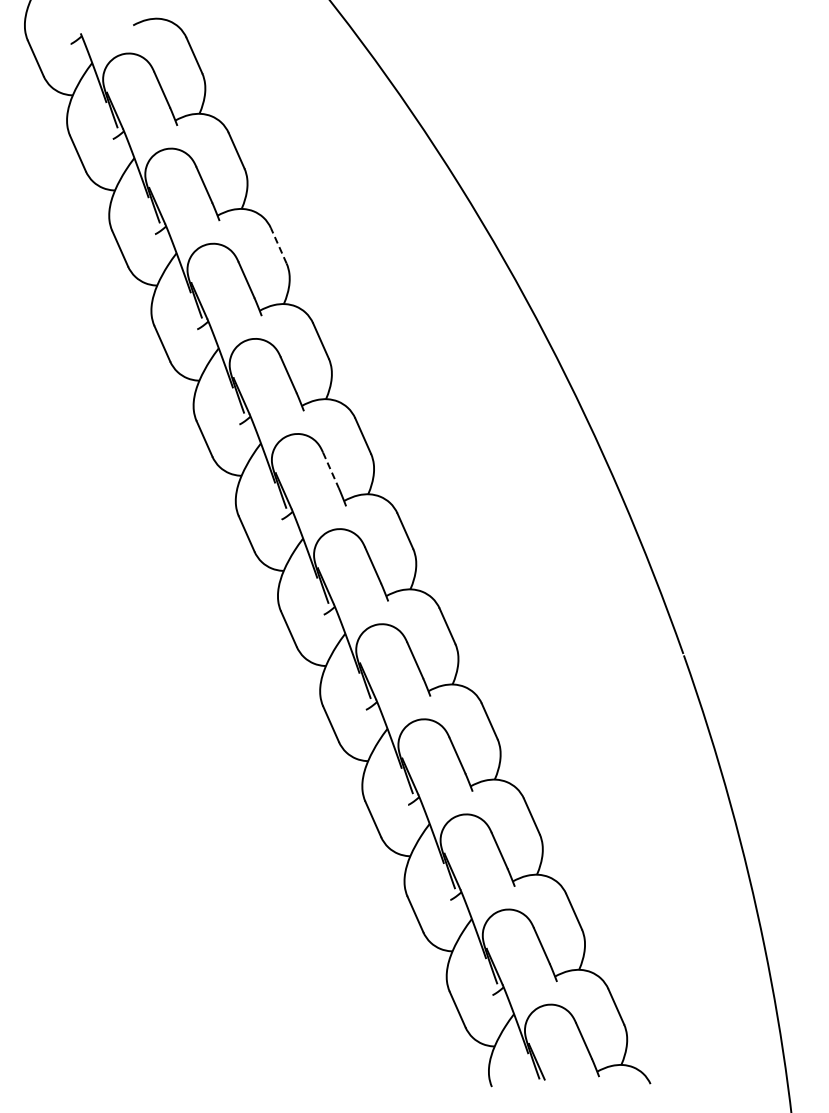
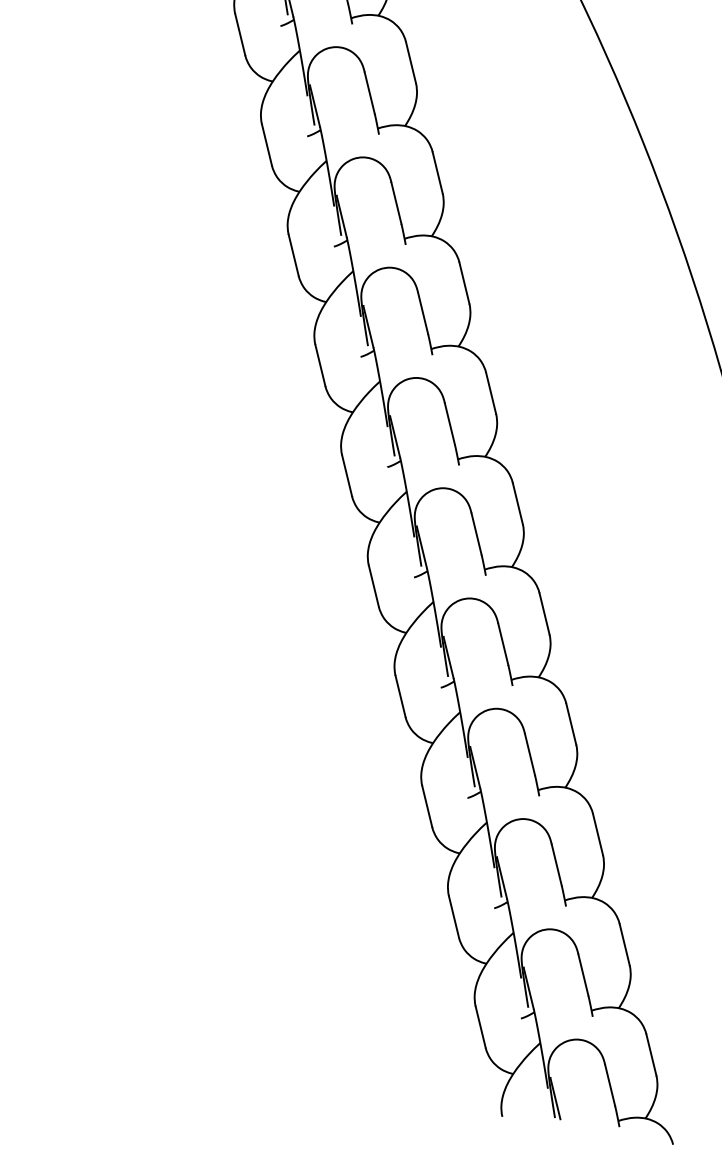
line: (278, 245) -> (437, 172), dashed -> solid
line: (331, 470) -> (450, 424), dashed -> solid

